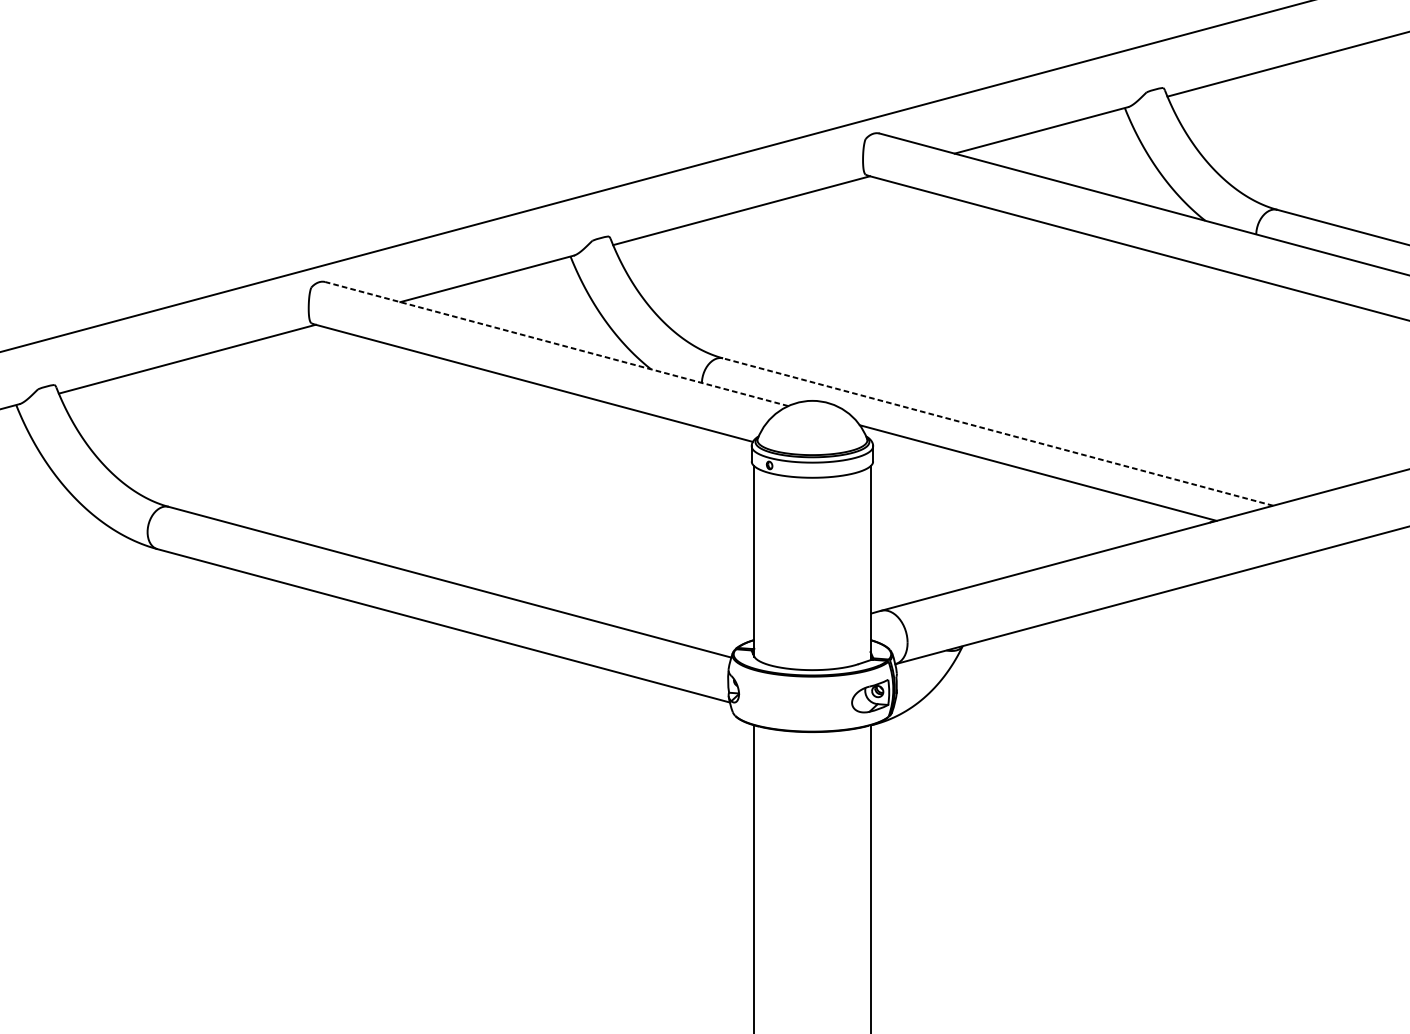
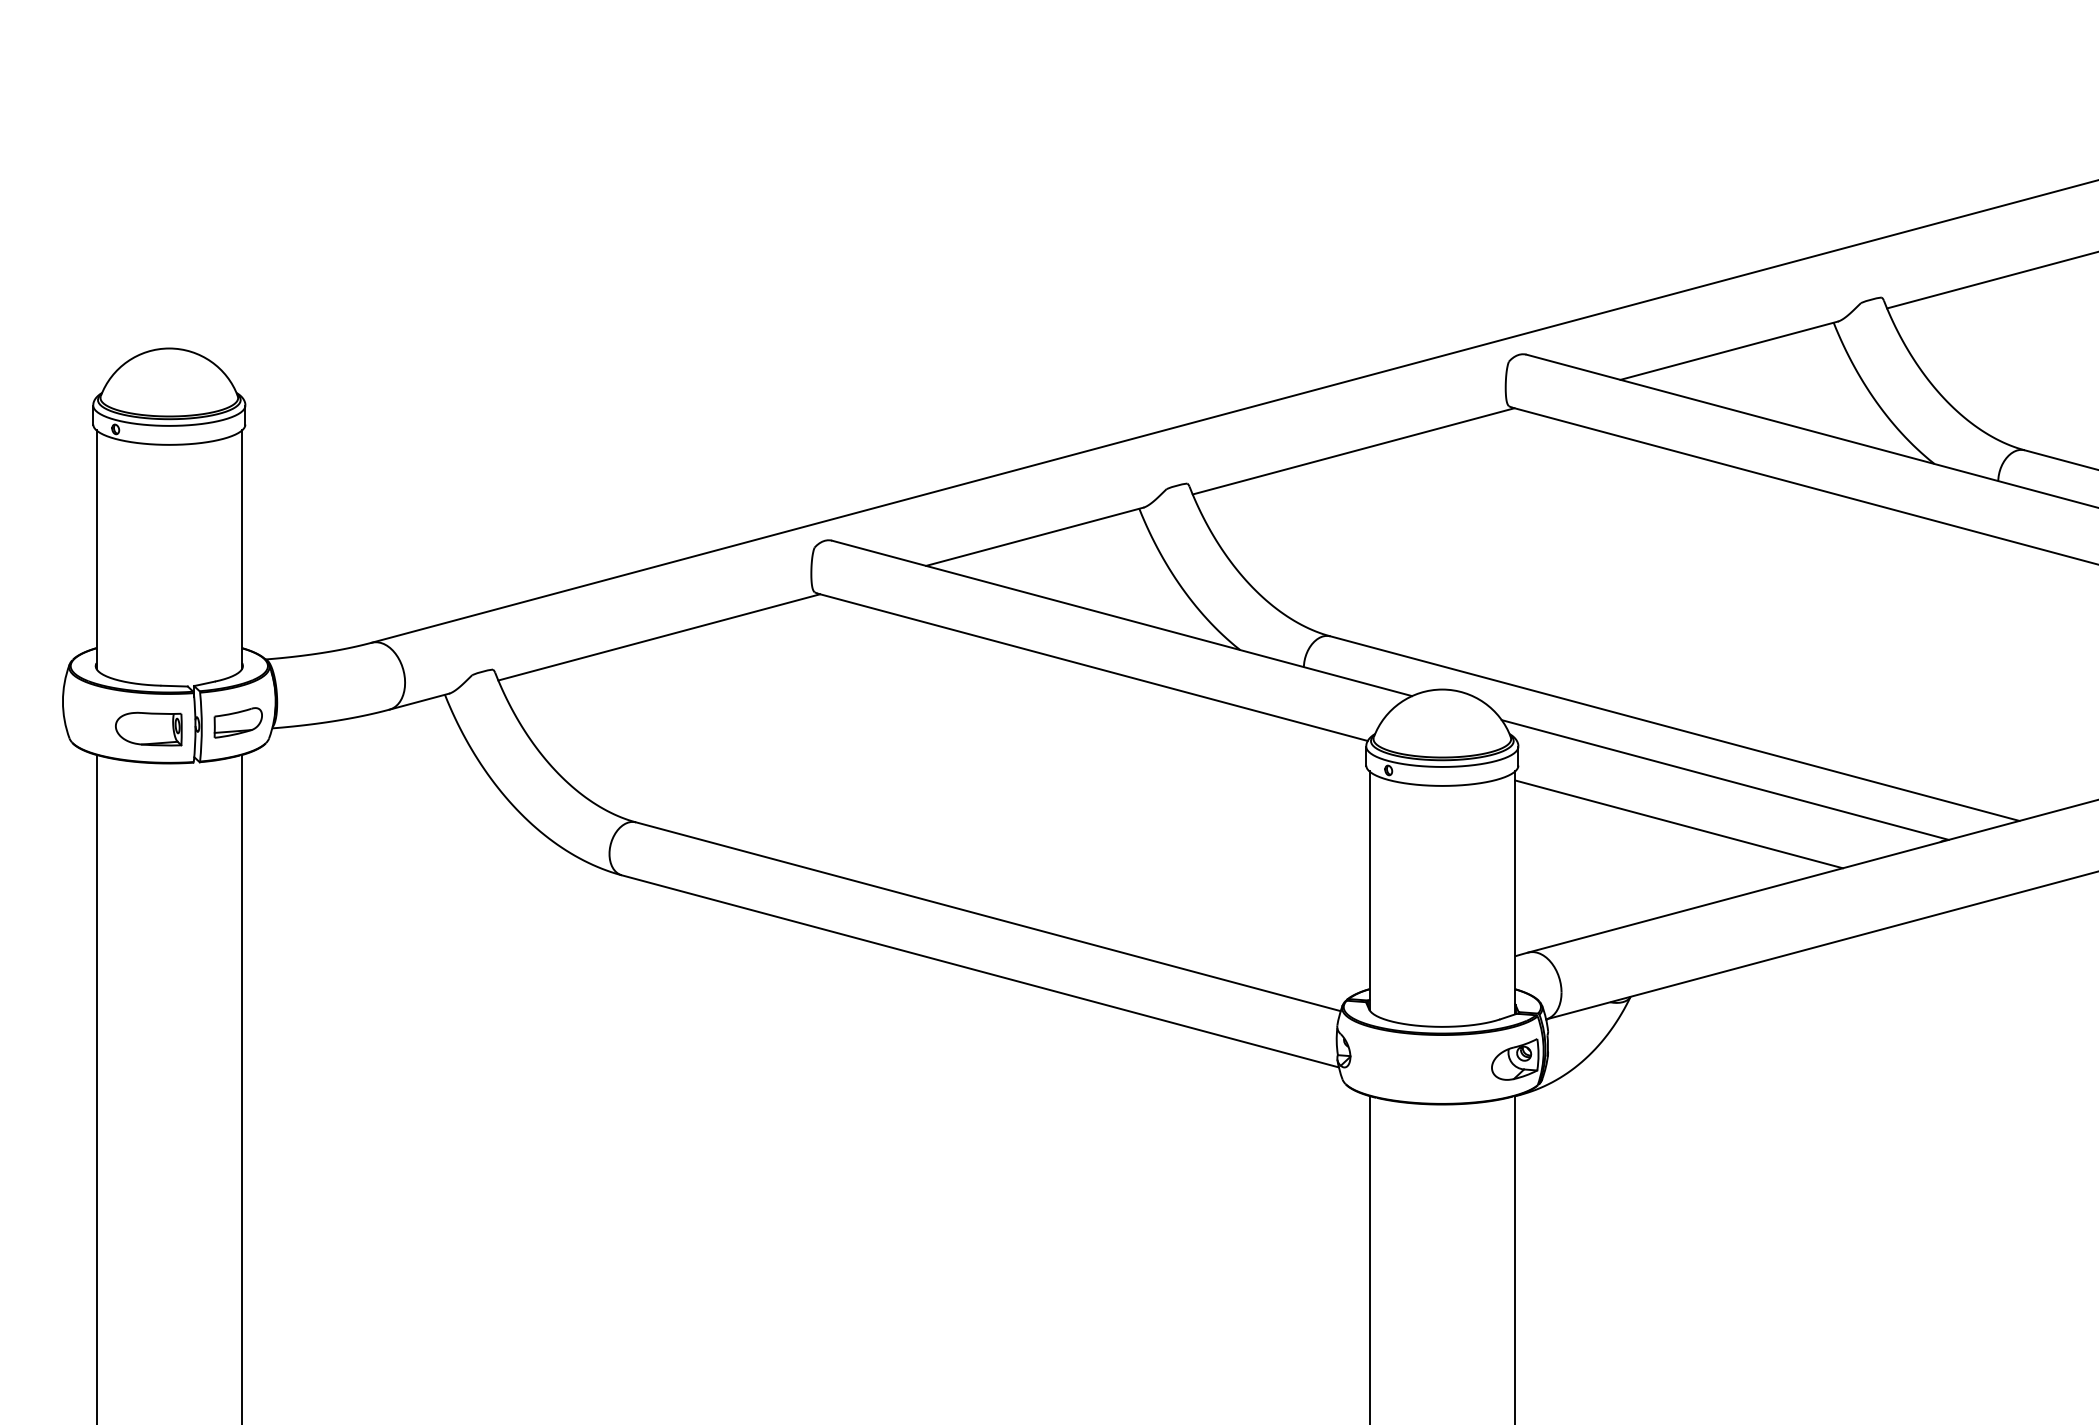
line: (556, 344) -> (1121, 618), dashed -> solid
line: (997, 431) -> (1674, 728), dashed -> solid
line: (1000, 508) -> (1678, 824), added

